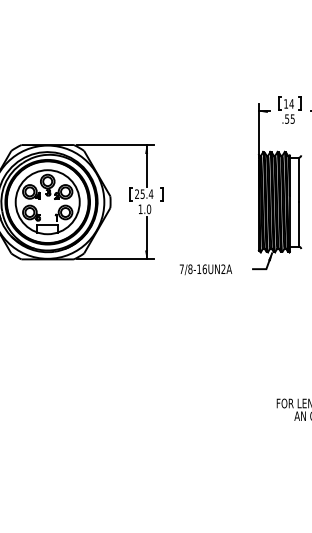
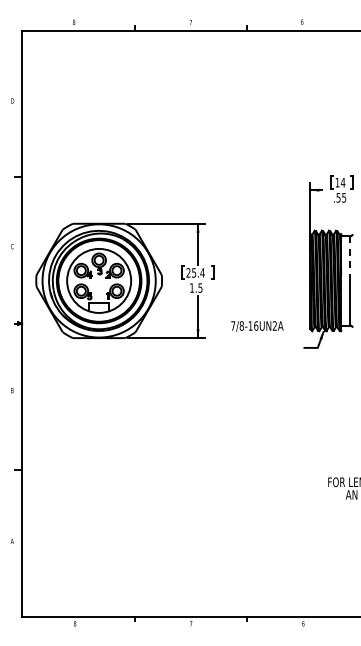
line: (299, 179) -> (350, 258), solid -> dashed
text: (149, 208) -> (200, 287), 1.0 -> 1.5
text: (206, 269) -> (257, 326), moved

